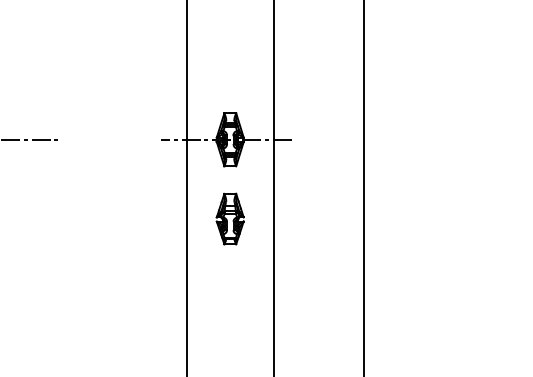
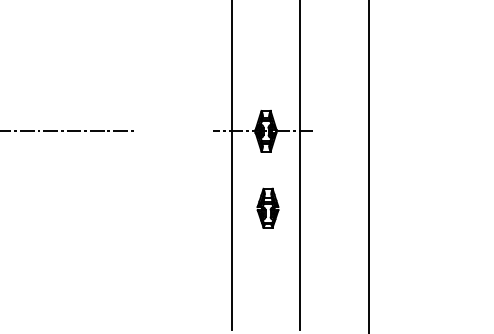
part: (229, 218) -> (267, 207), moved

